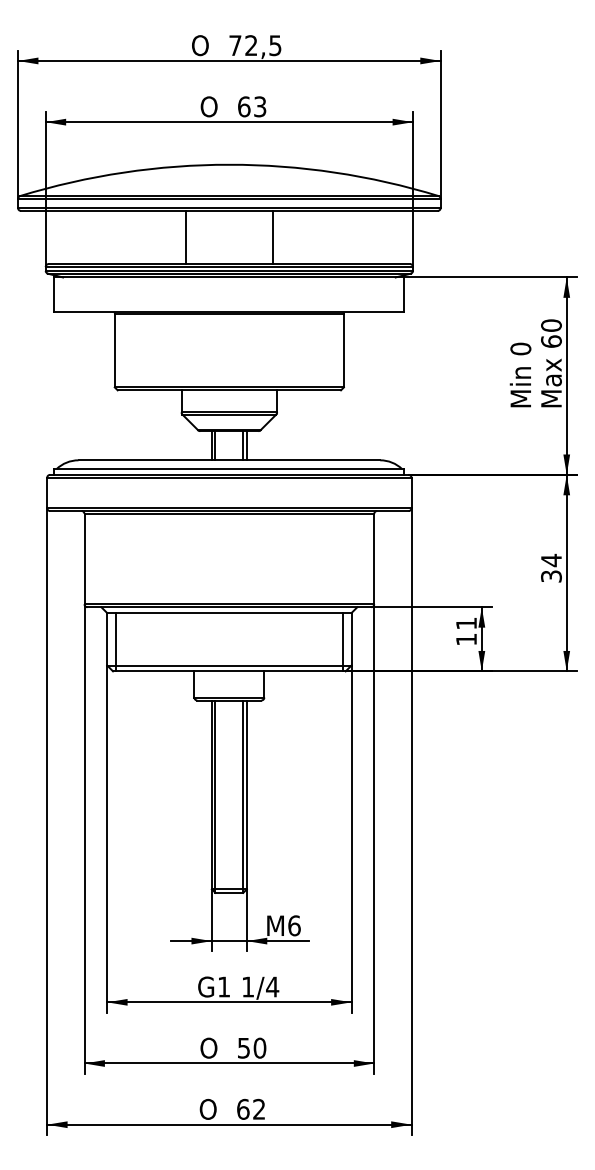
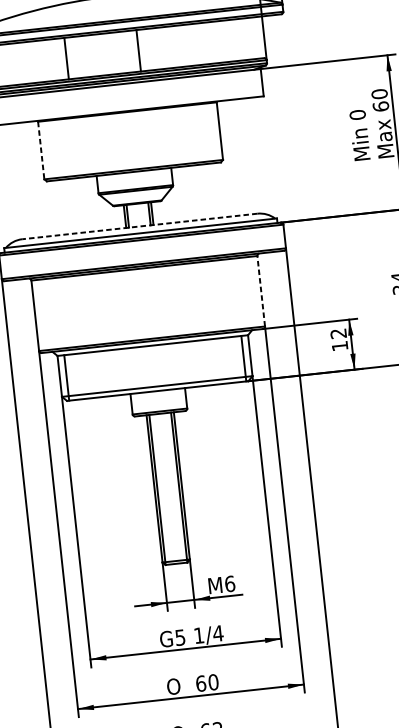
line: (185, 237) -> (66, 58), moved
line: (273, 237) -> (139, 50), moved
line: (114, 350) -> (40, 150), solid -> dashed
line: (229, 460) -> (139, 226), solid -> dashed
line: (374, 558) -> (261, 290), solid -> dashed
text: (466, 623) -> (338, 333), 11 -> 12
text: (223, 986) -> (179, 637), G1 -> G5
text: (243, 1047) -> (200, 683), 50 -> 60

